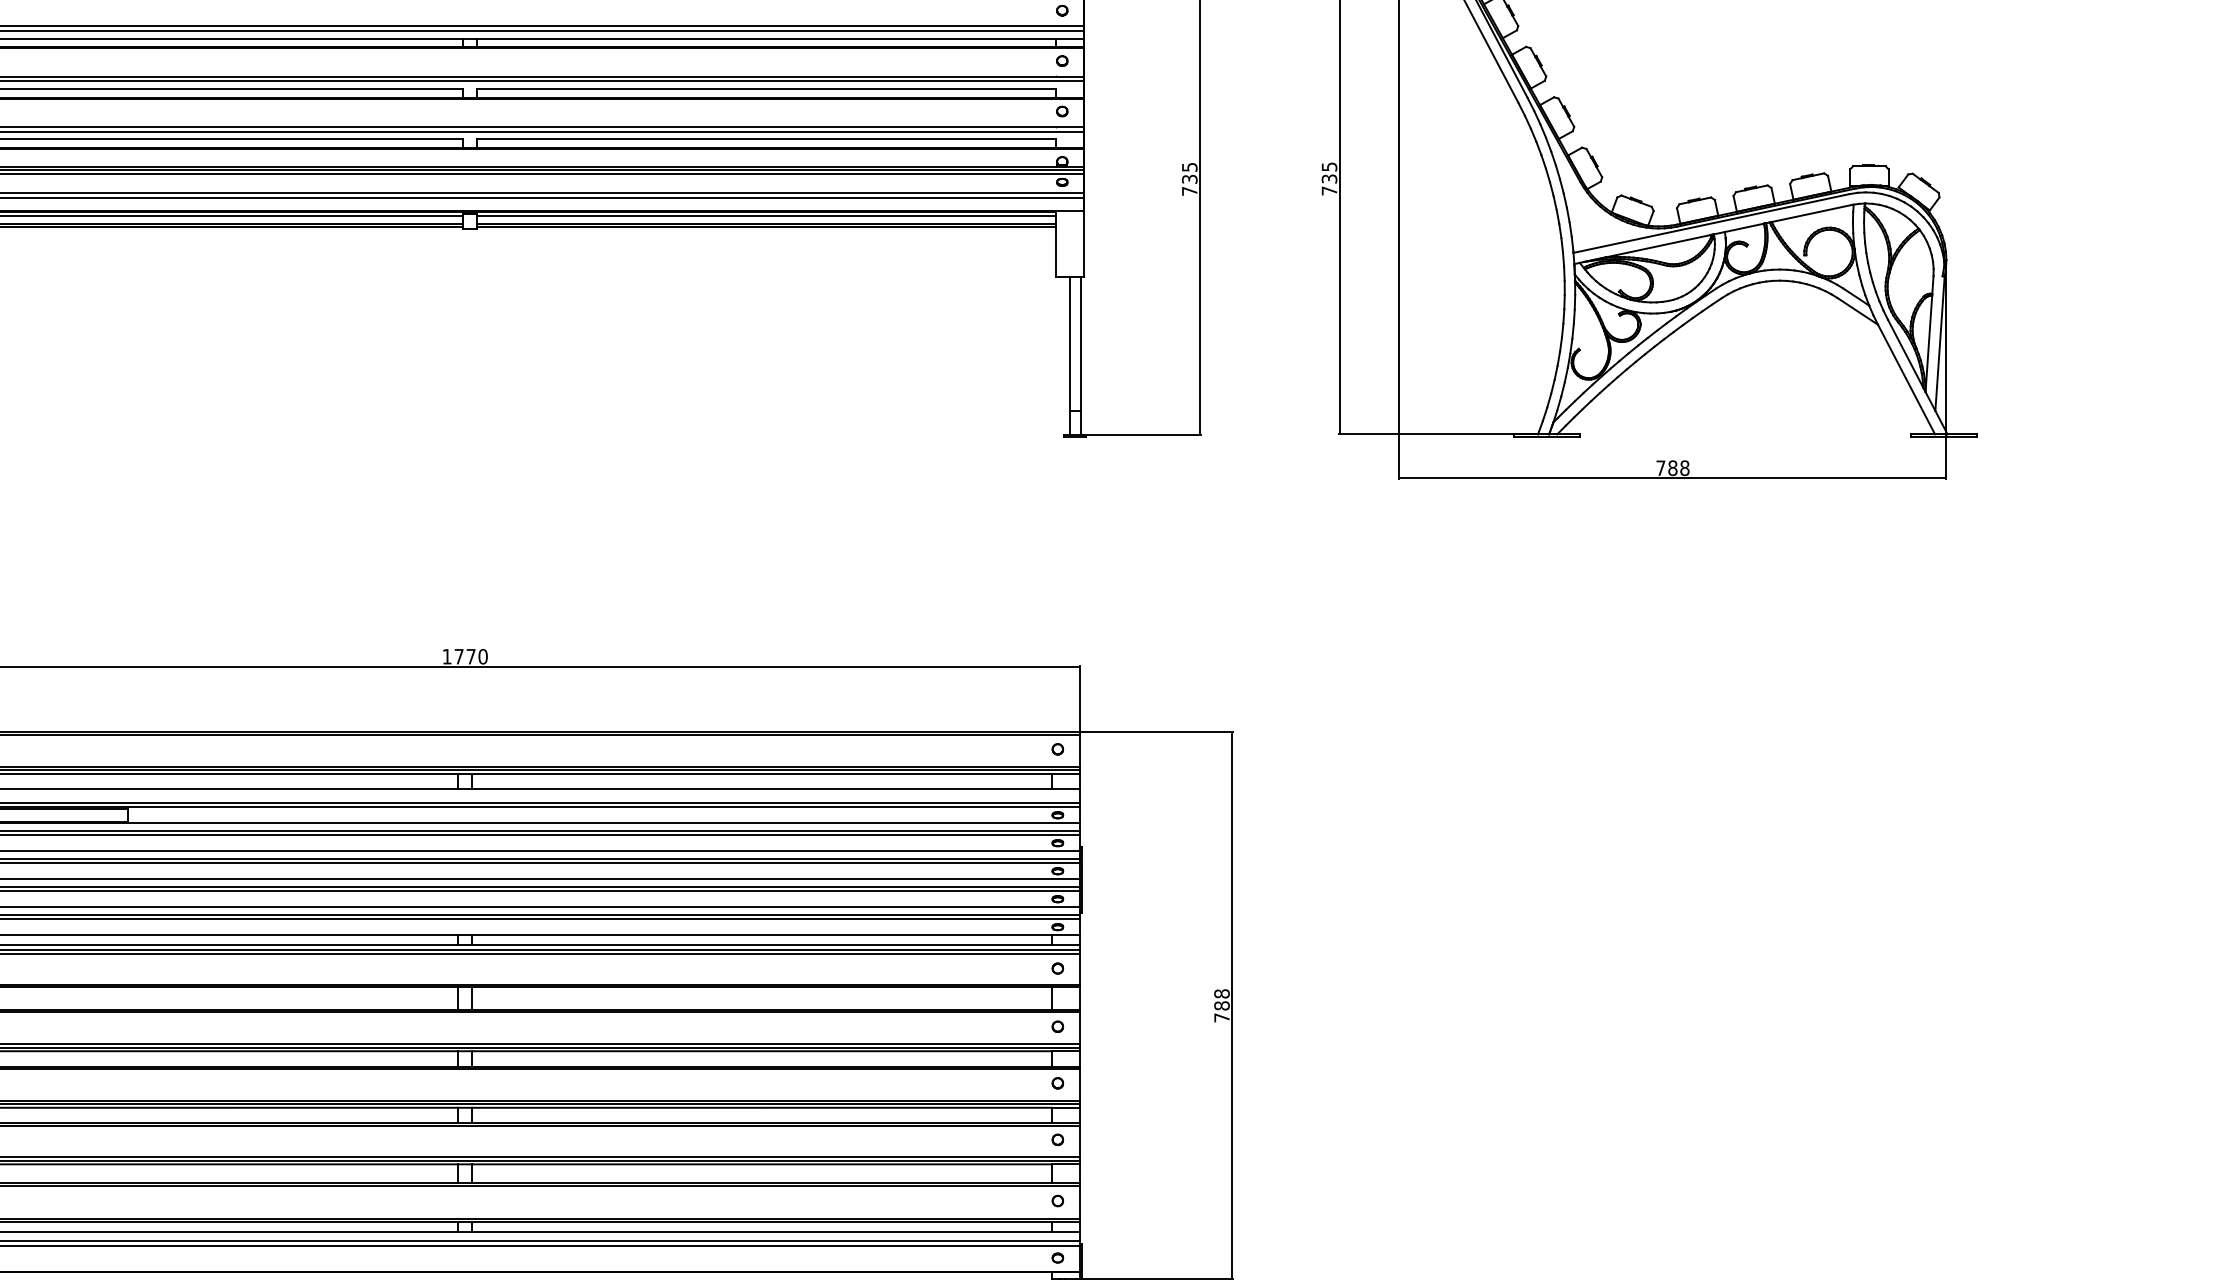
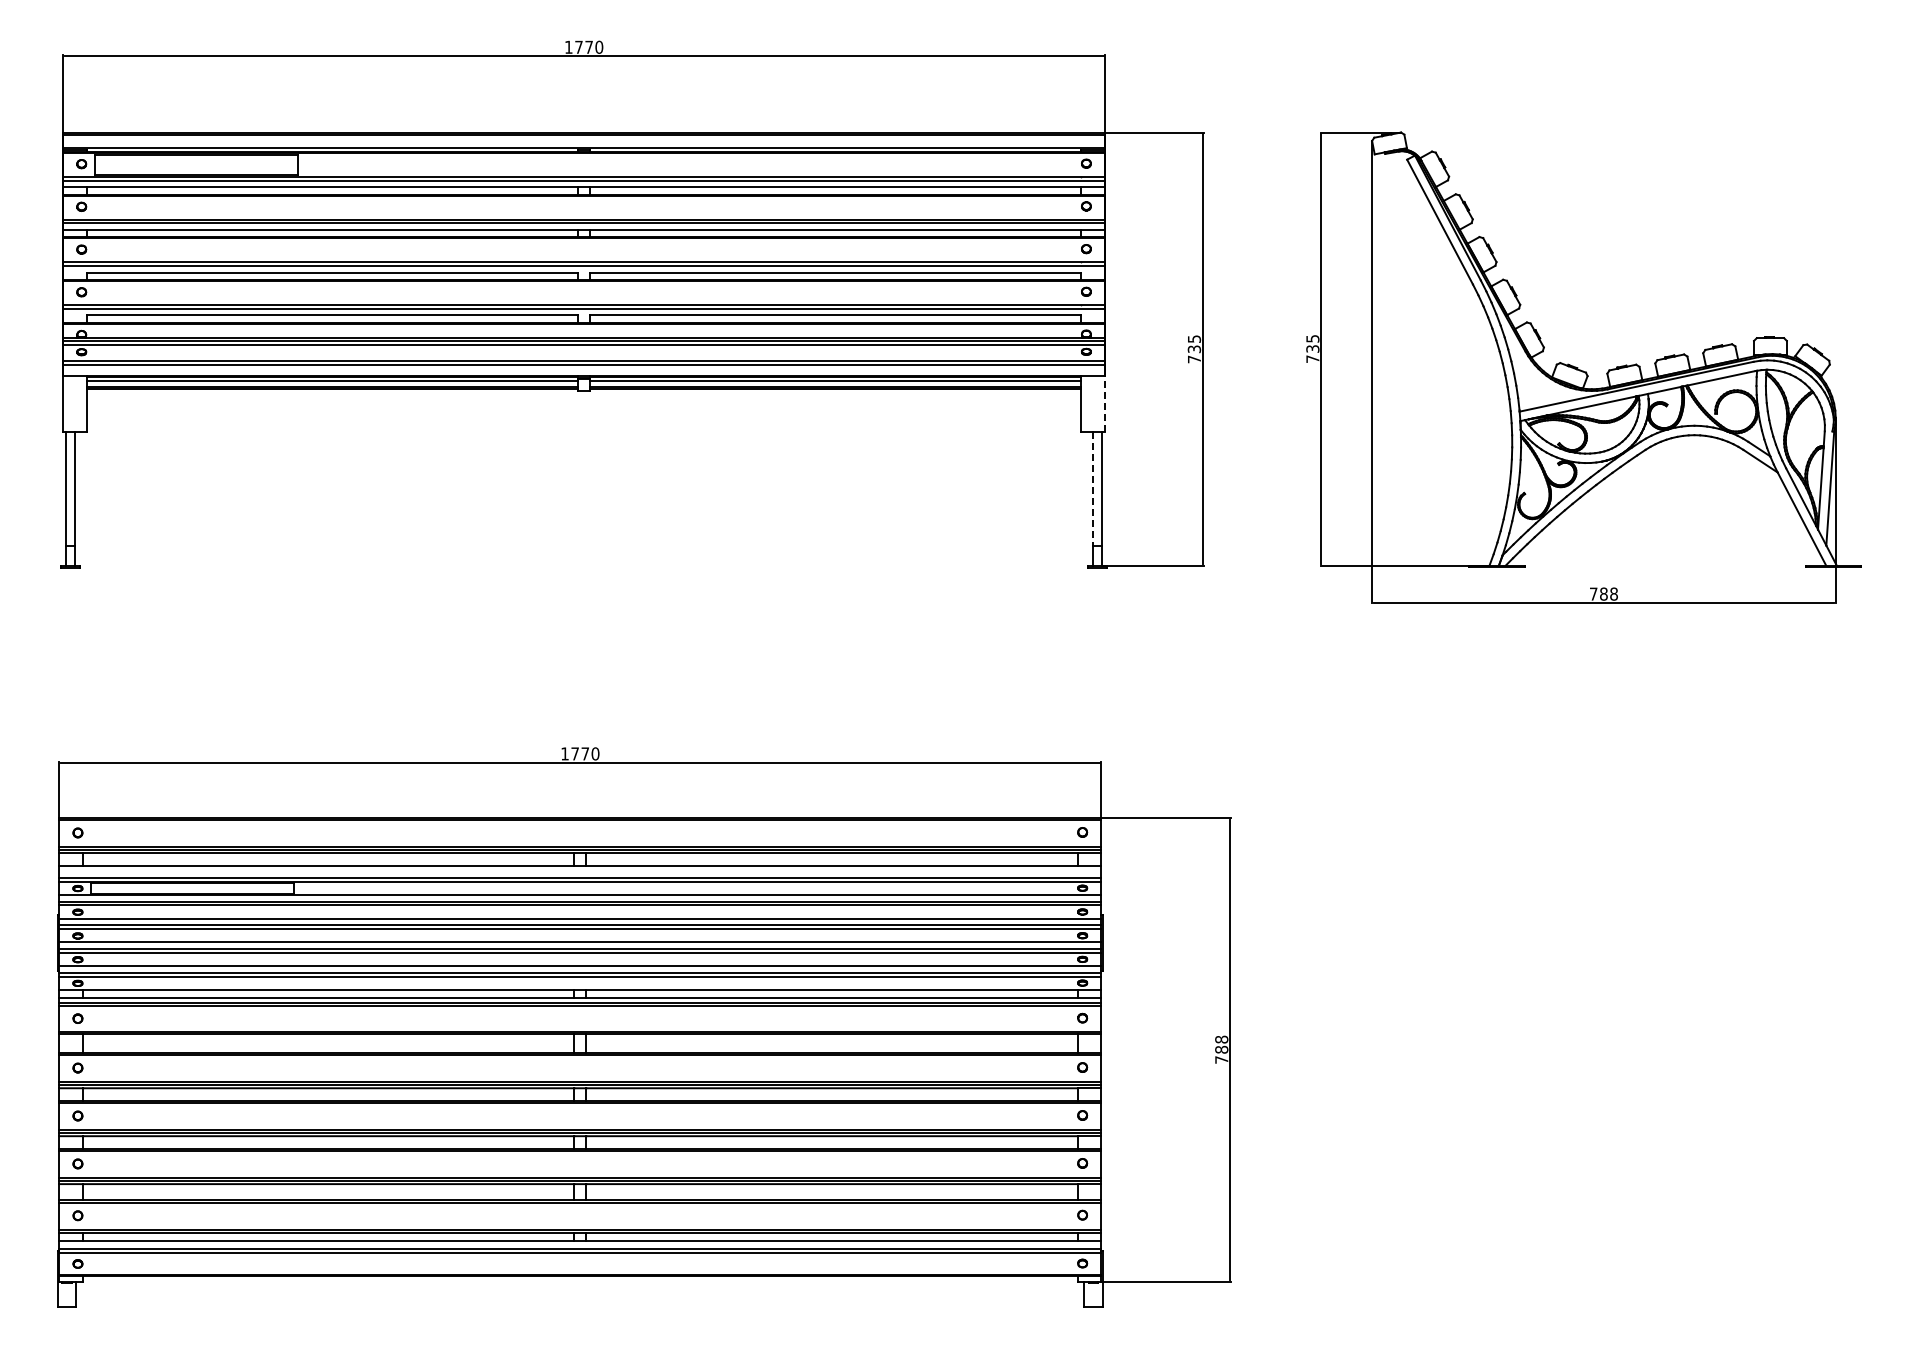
line: (1084, 243) -> (1105, 403), solid -> dashed
line: (1069, 343) -> (1092, 488), solid -> dashed

